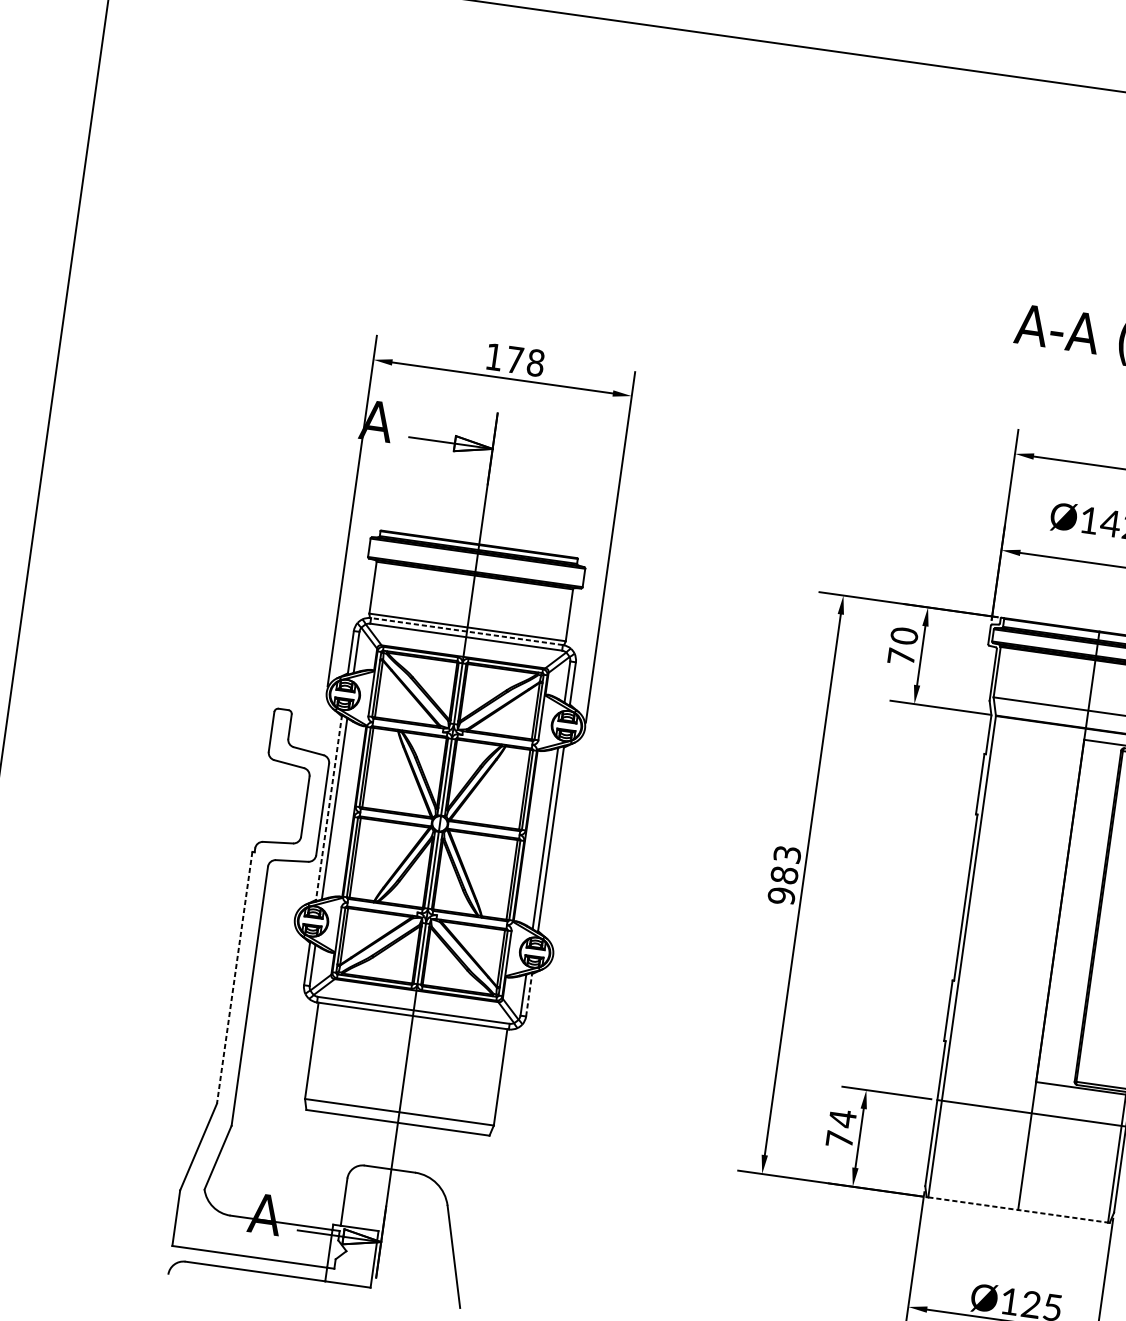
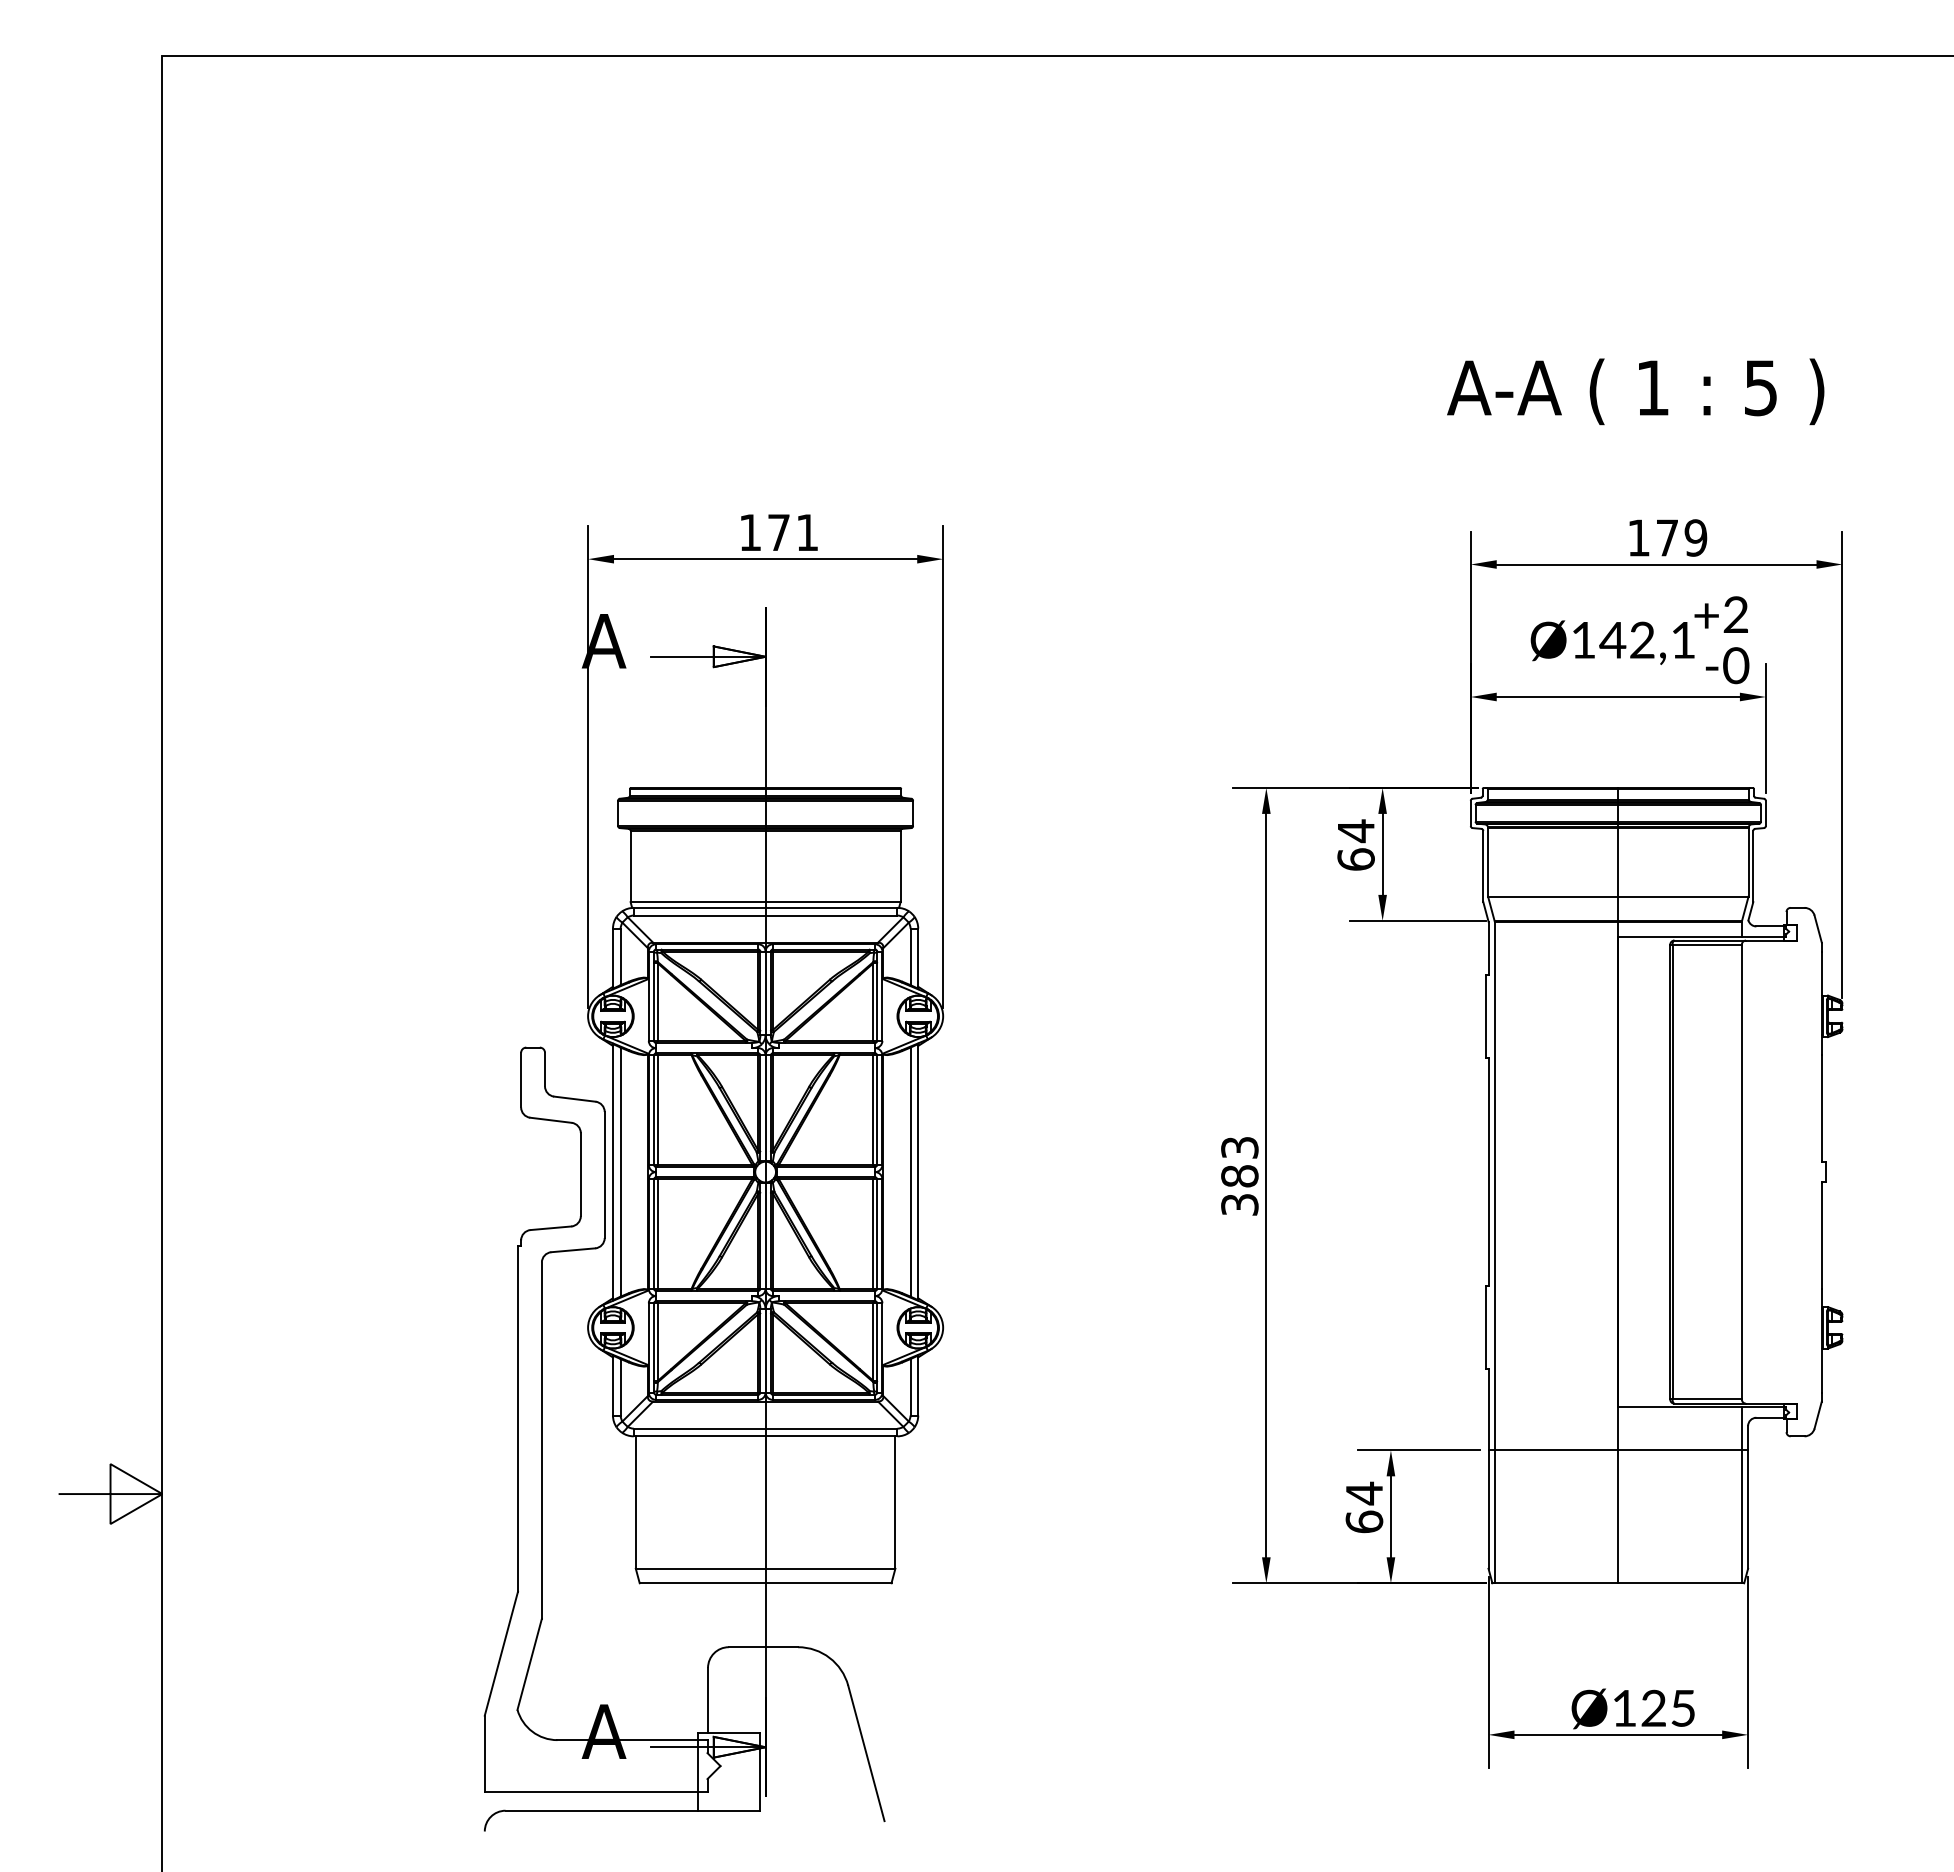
text: (535, 362) -> (807, 532), 178 -> 171
line: (466, 631) -> (765, 907), dashed -> solid
text: (902, 645) -> (1355, 844), 70 -> 64
line: (328, 808) -> (612, 1172), dashed -> solid
text: (781, 895) -> (1239, 1204), 983 -> 383
line: (234, 978) -> (518, 1419), dashed -> solid
line: (529, 994) -> (918, 1385), dashed -> solid
text: (839, 1139) -> (1364, 1521), 74 -> 64
line: (1018, 1210) -> (1618, 1583), dashed -> solid

